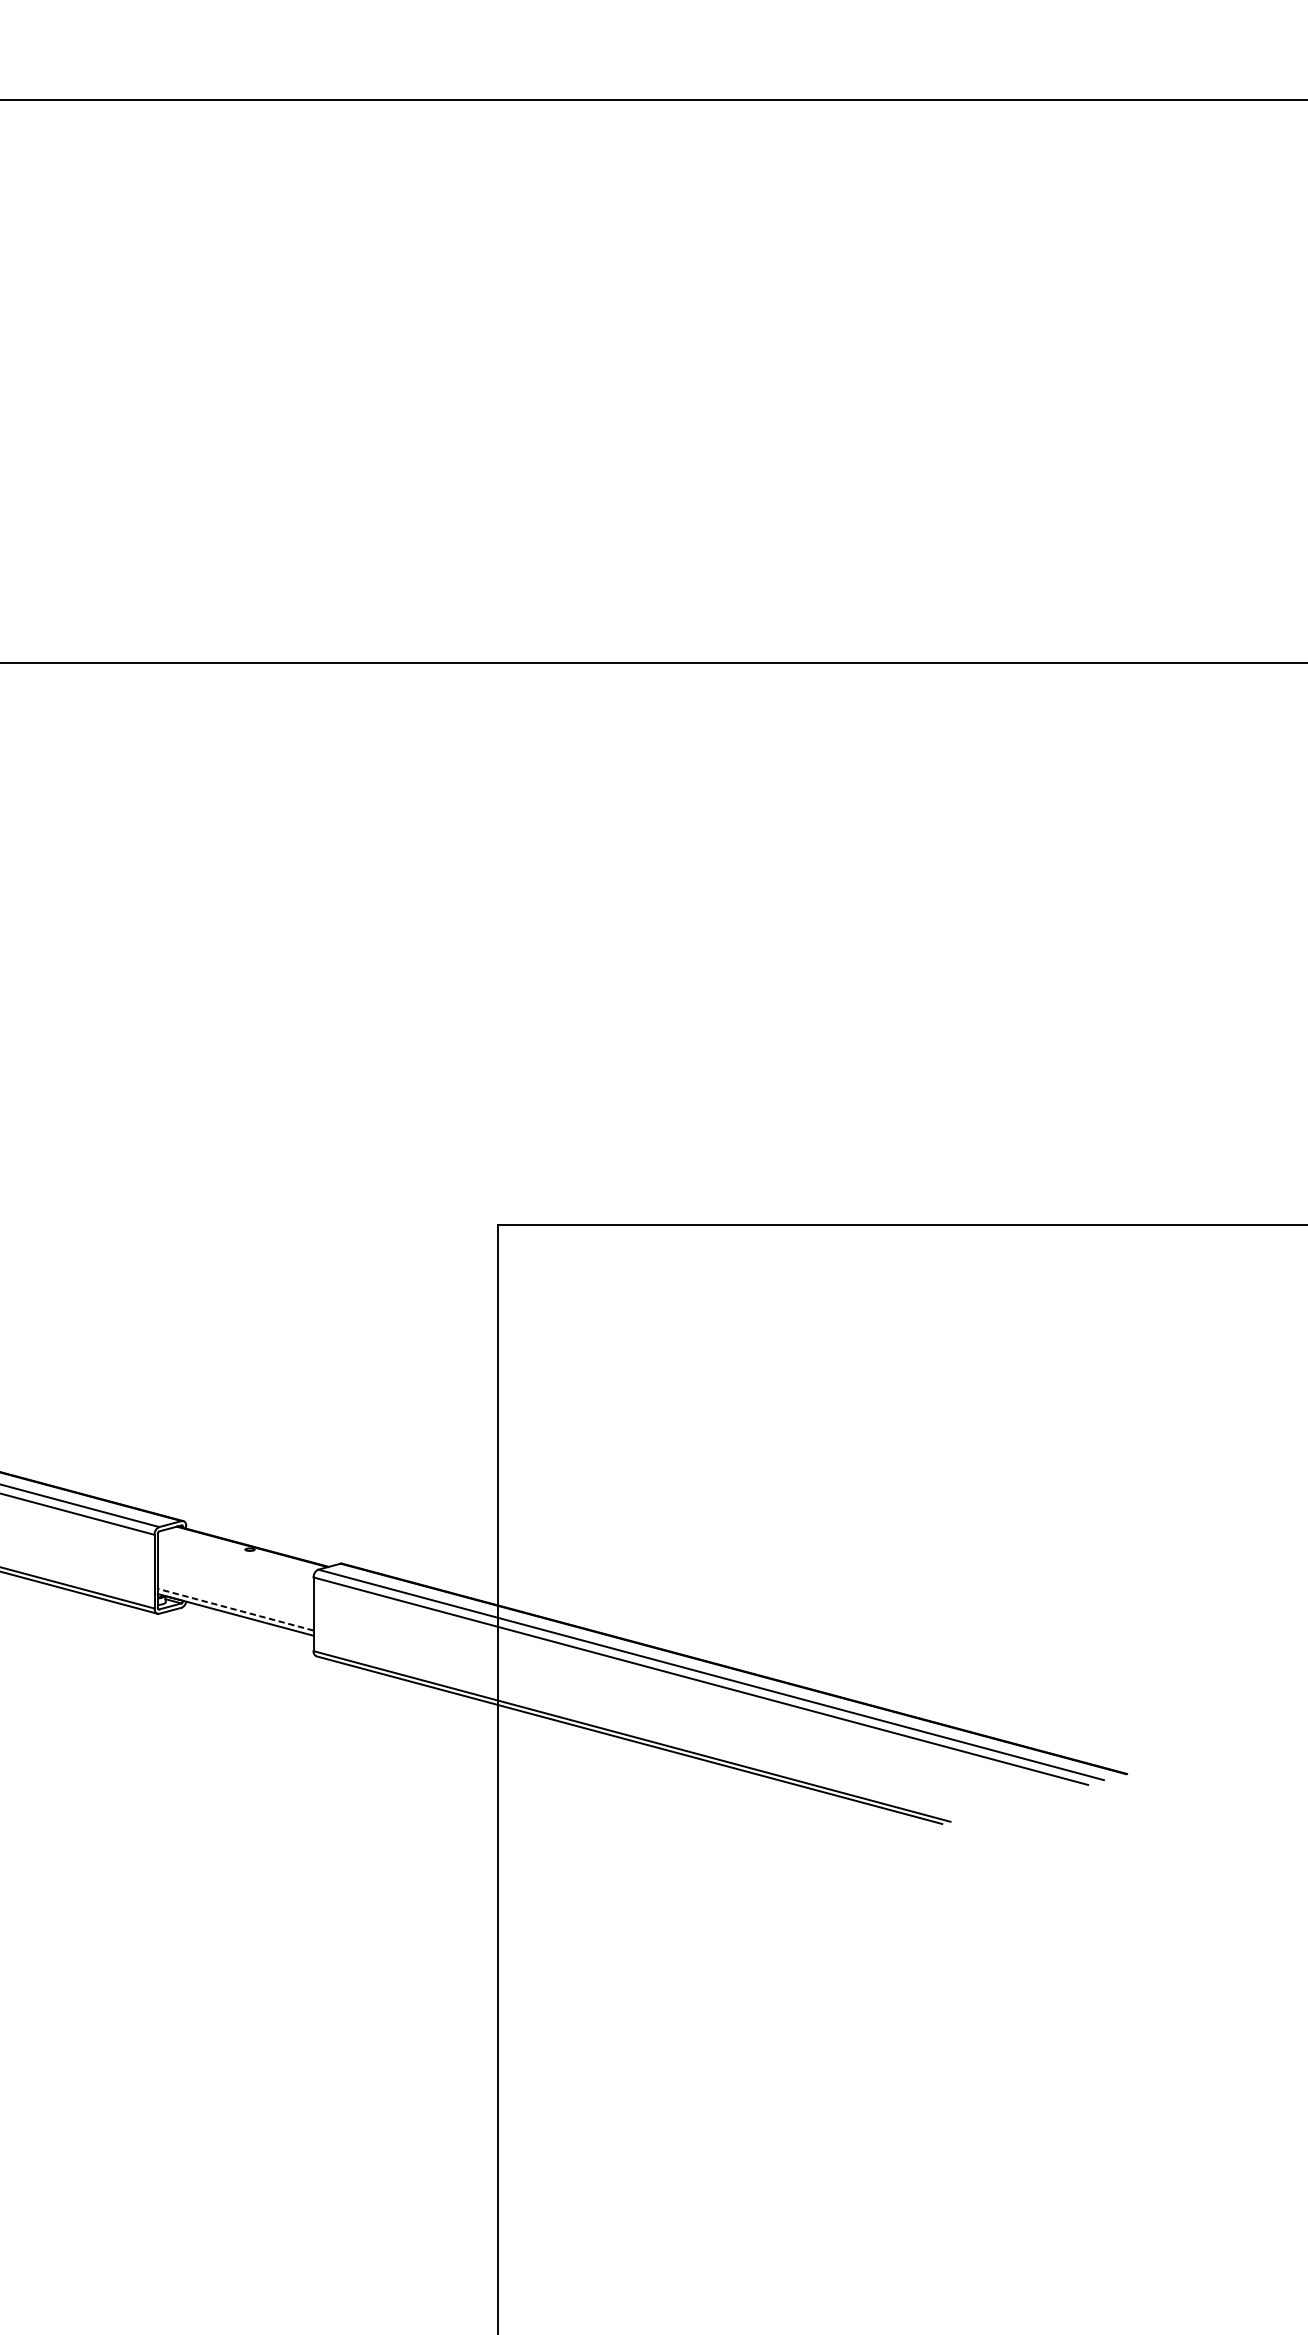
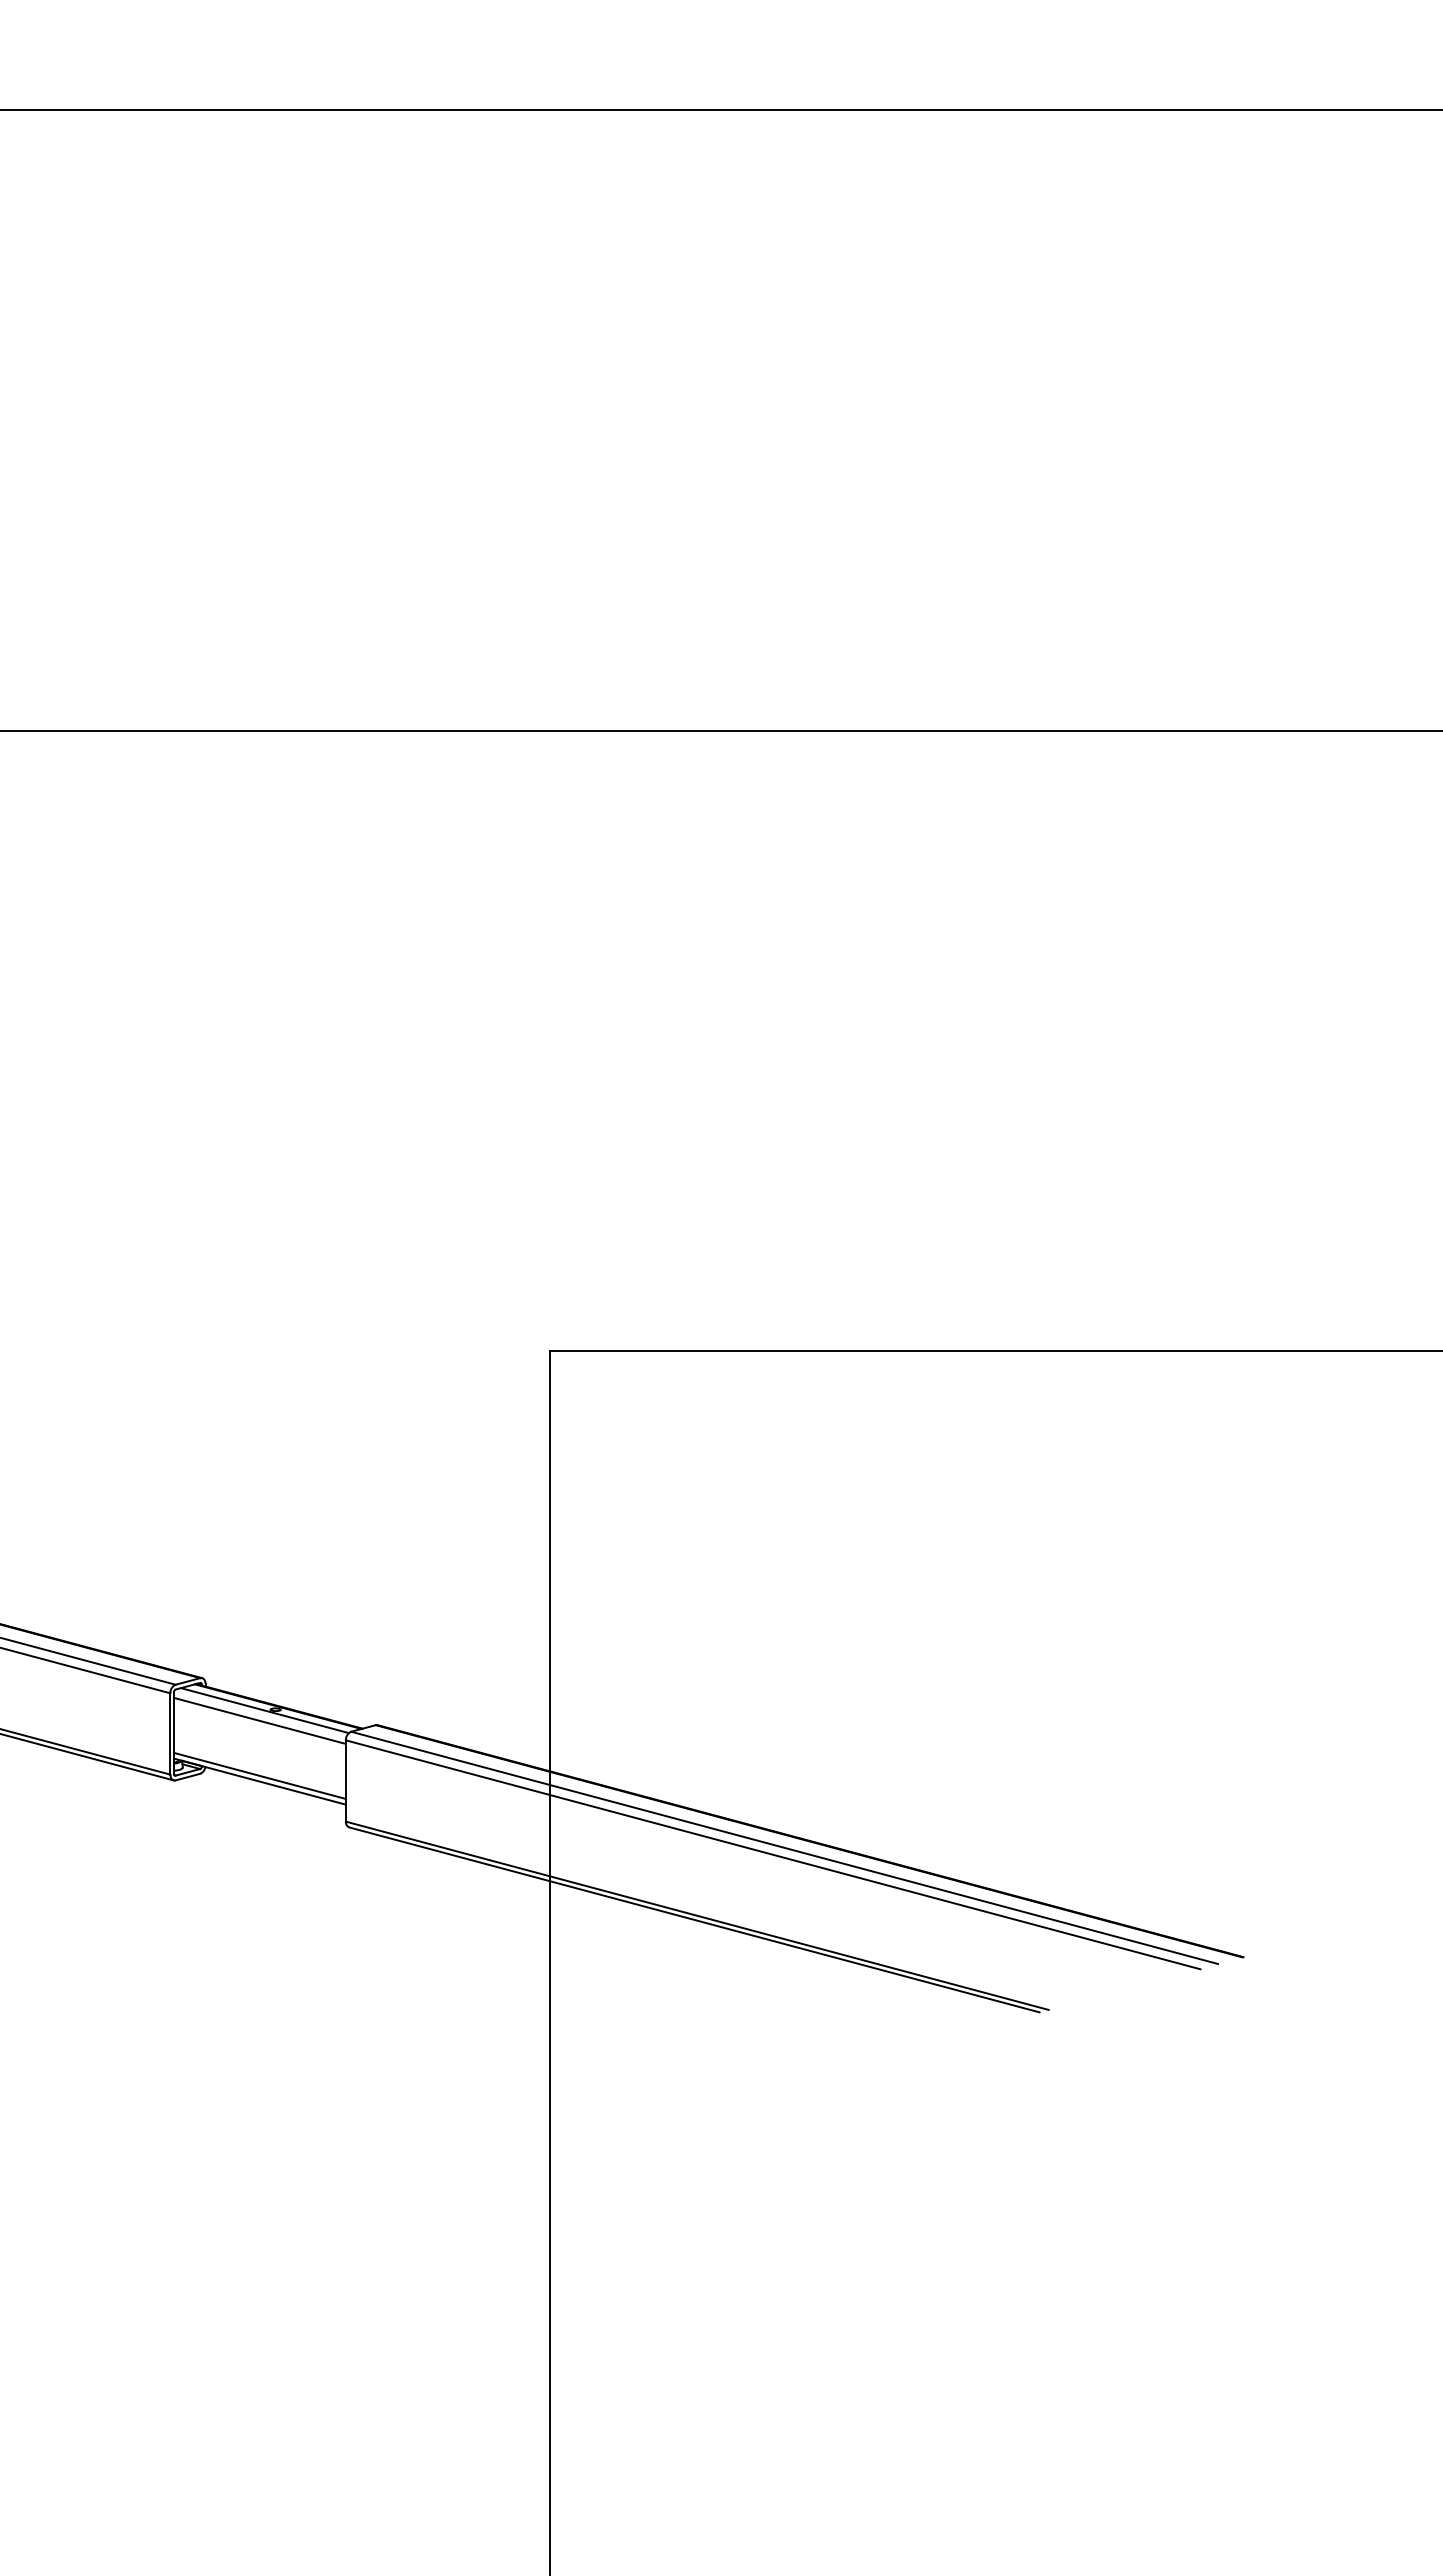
line: (239, 1550) -> (264, 1710), added
line: (235, 1559) -> (259, 1720), added
line: (235, 1609) -> (259, 1775), dashed -> solid

